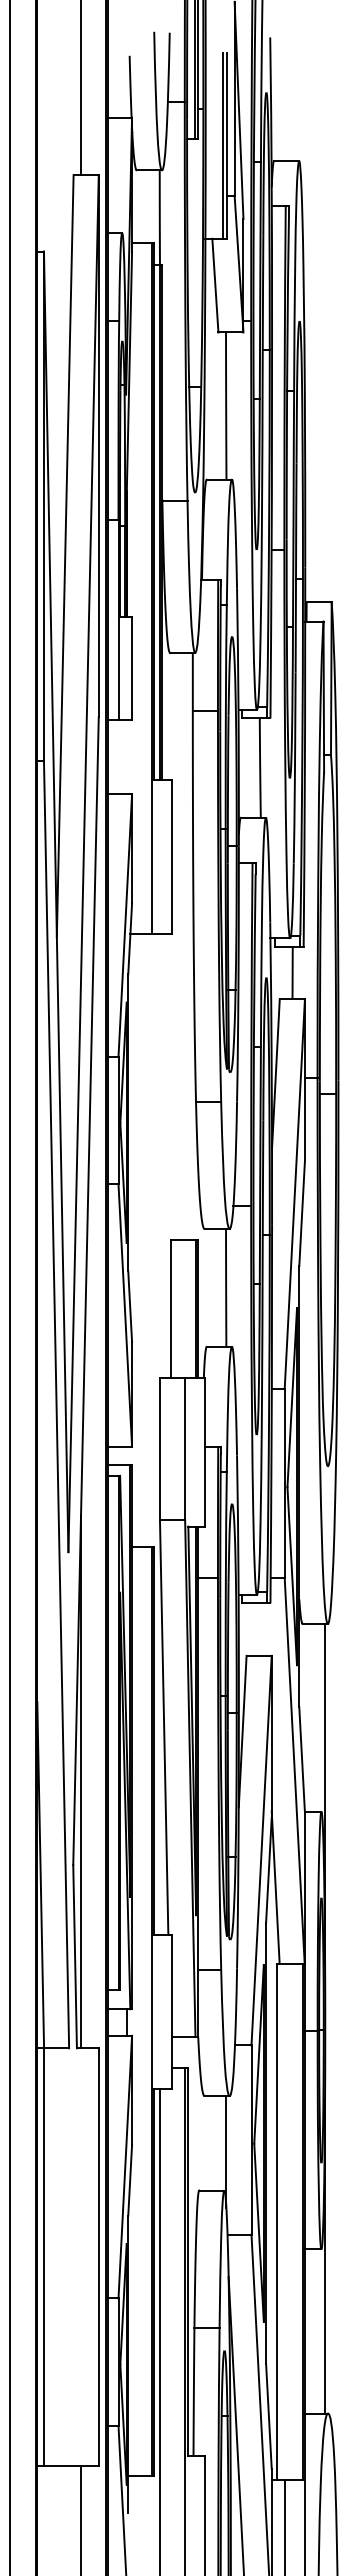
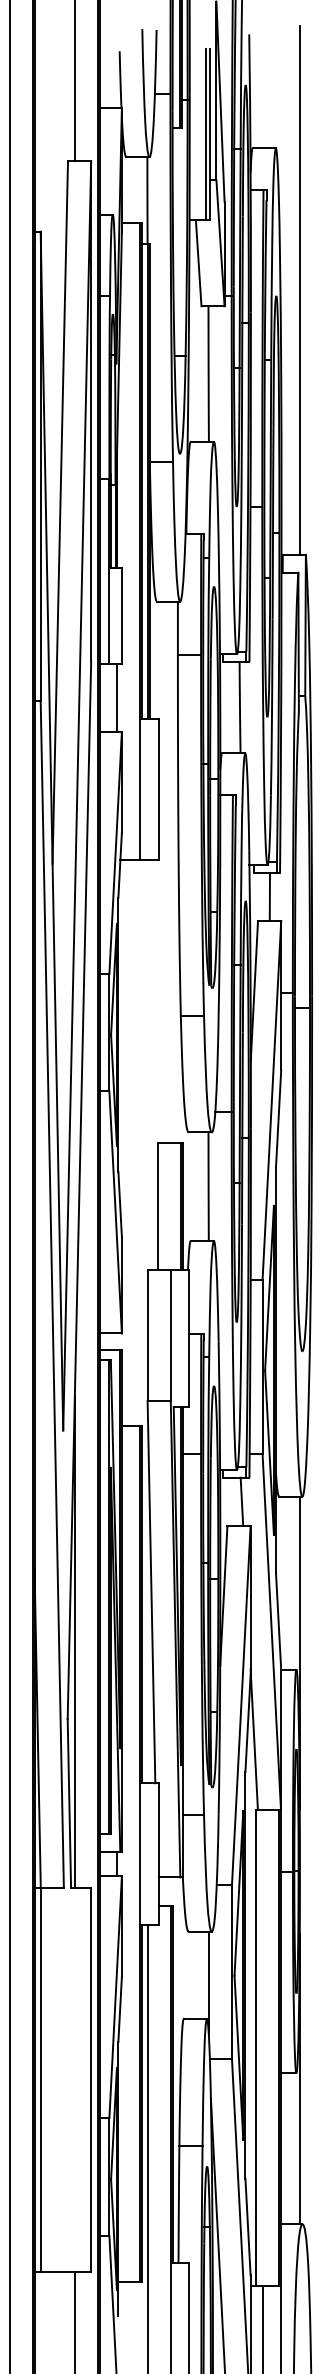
line: (325, 315) -> (300, 290), added
line: (126, 757) -> (116, 698), added
line: (261, 1629) -> (241, 1501), added

